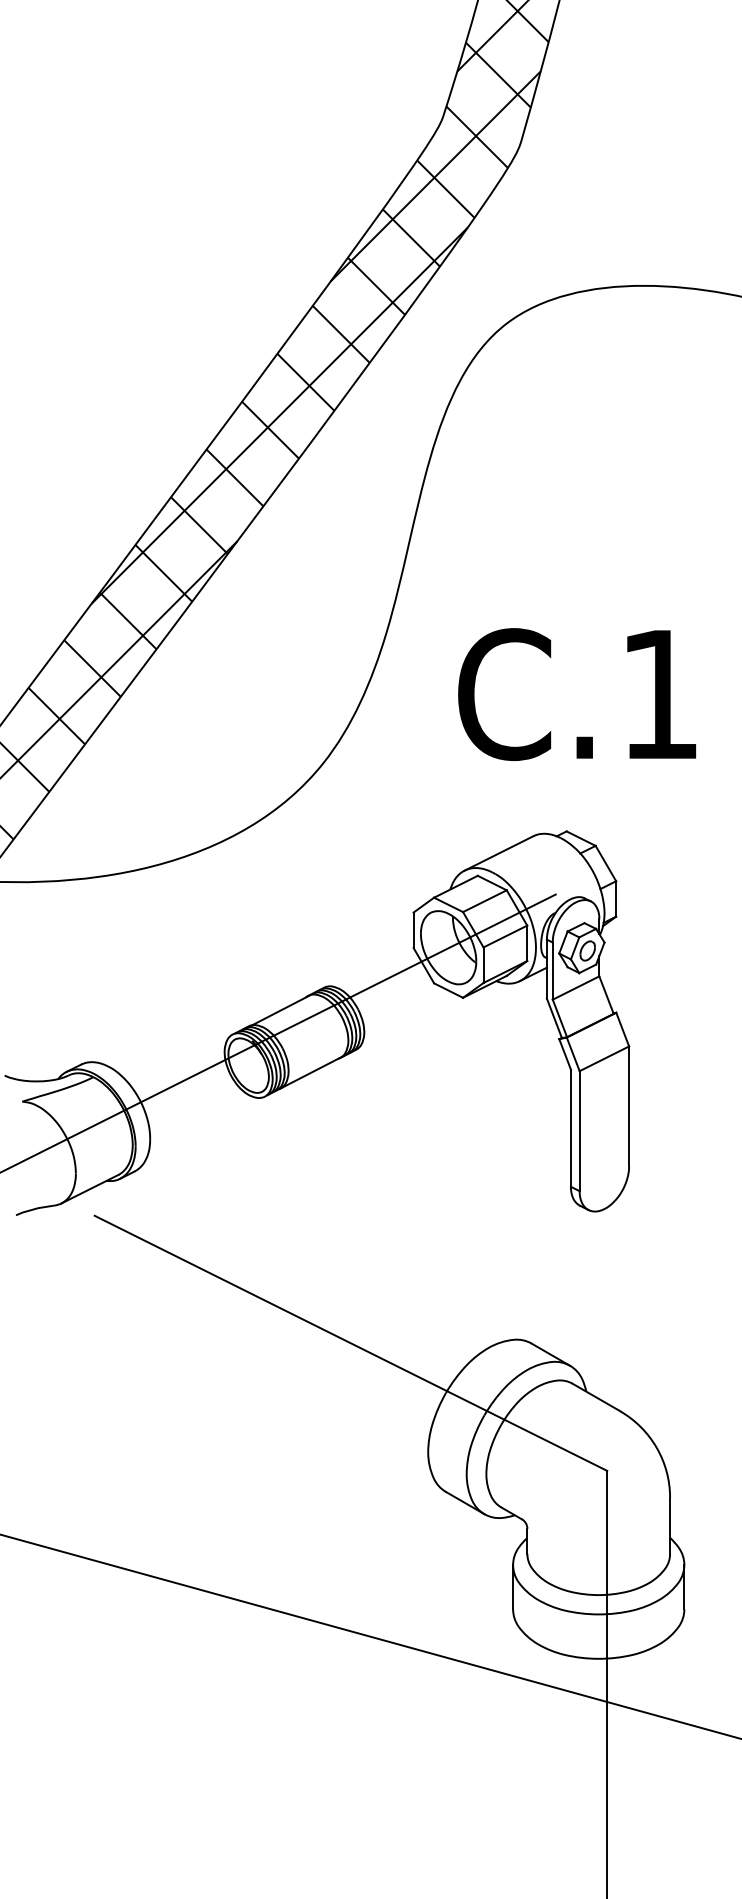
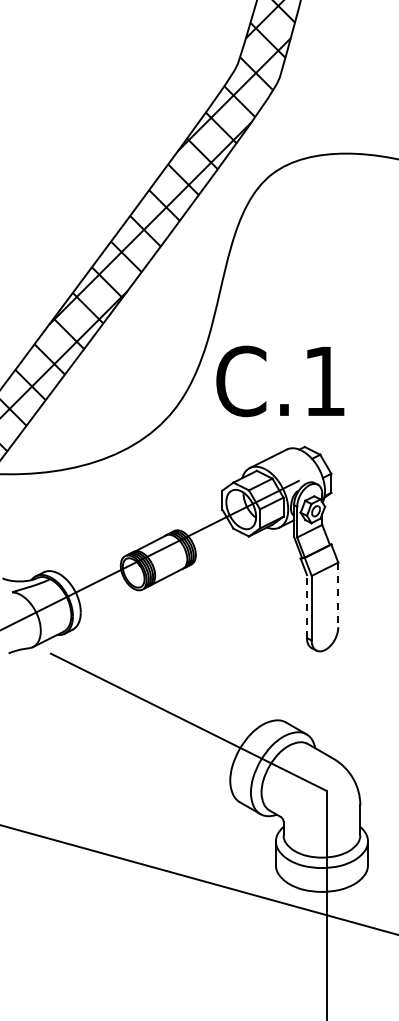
text: (577, 694) -> (280, 381), moved
line: (629, 1107) -> (338, 595), solid -> dashed
line: (571, 1128) -> (307, 606), solid -> dashed

